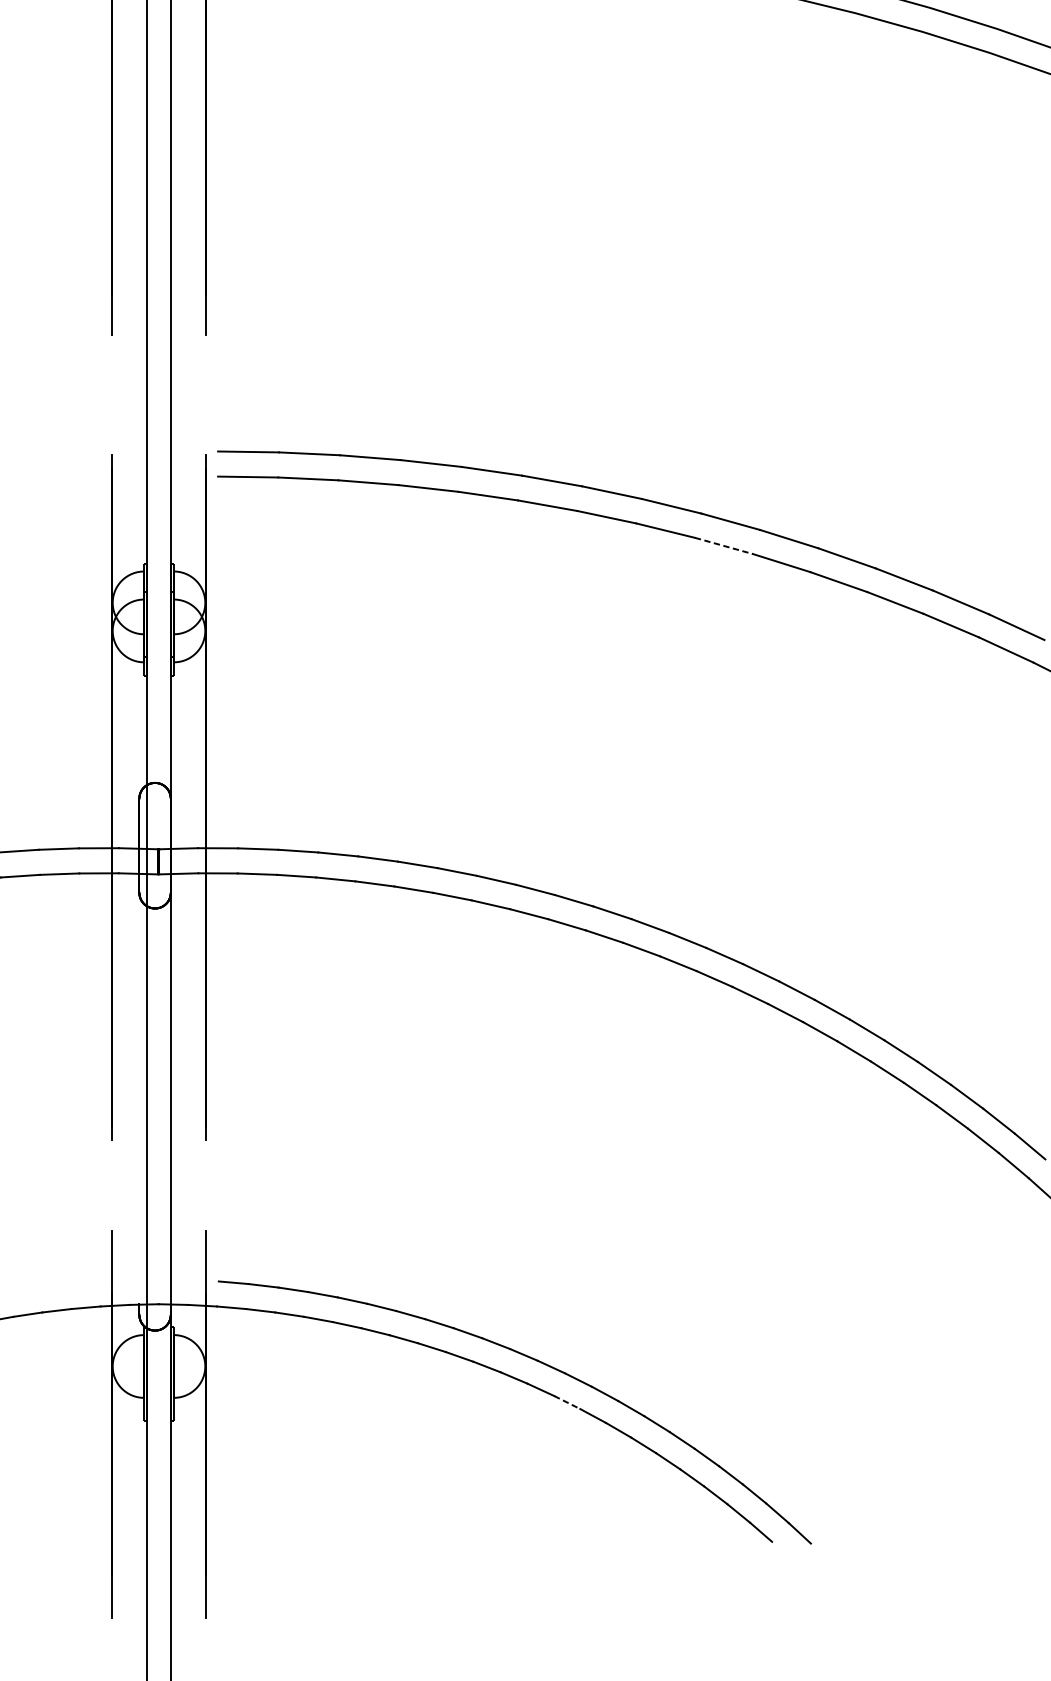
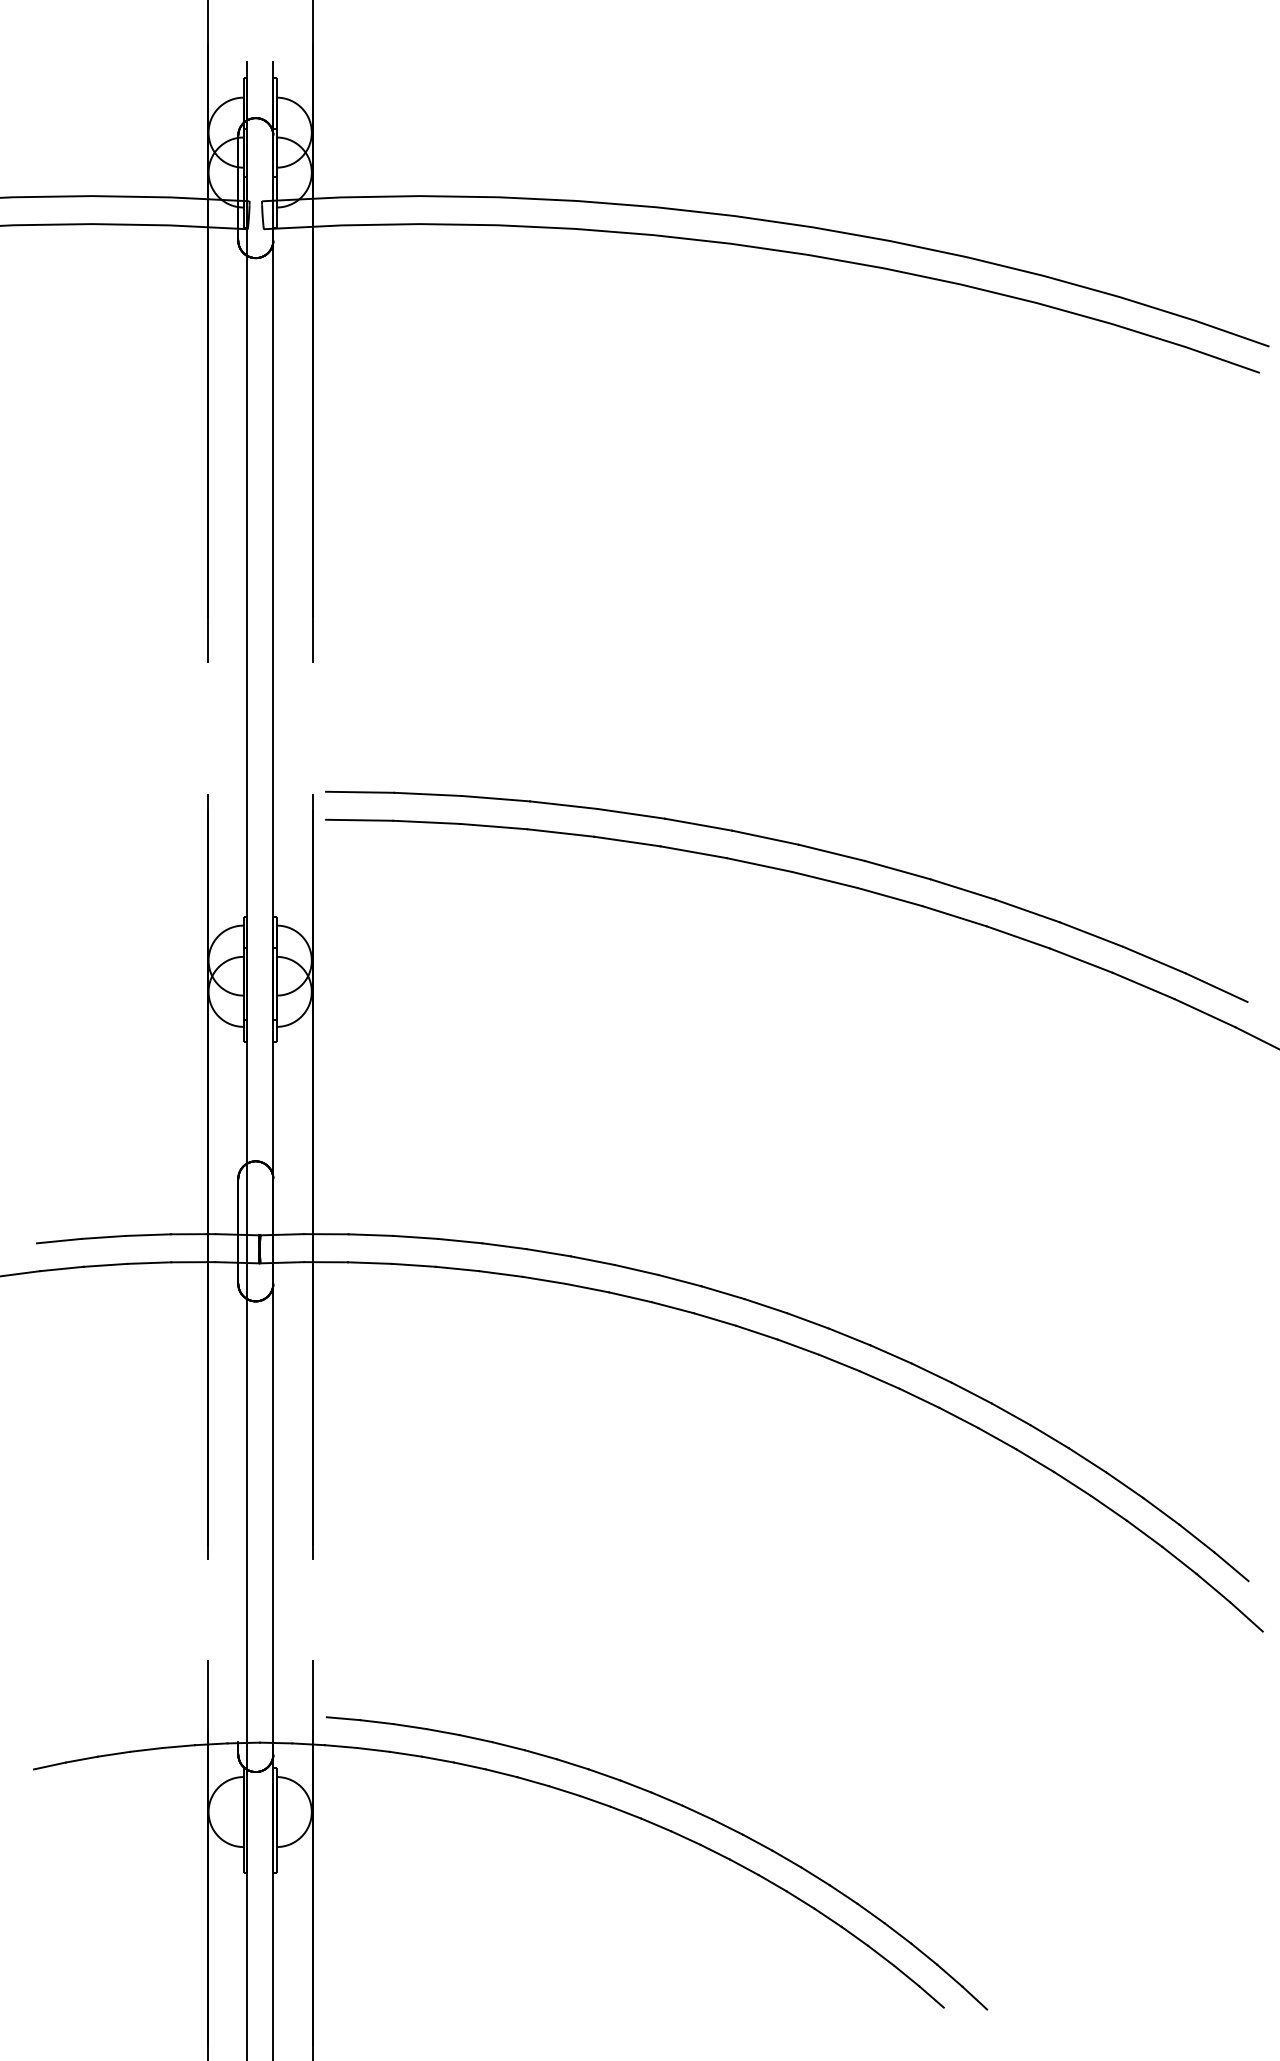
line: (724, 546) -> (890, 897), dashed -> solid
line: (567, 1402) -> (715, 1852), dashed -> solid

